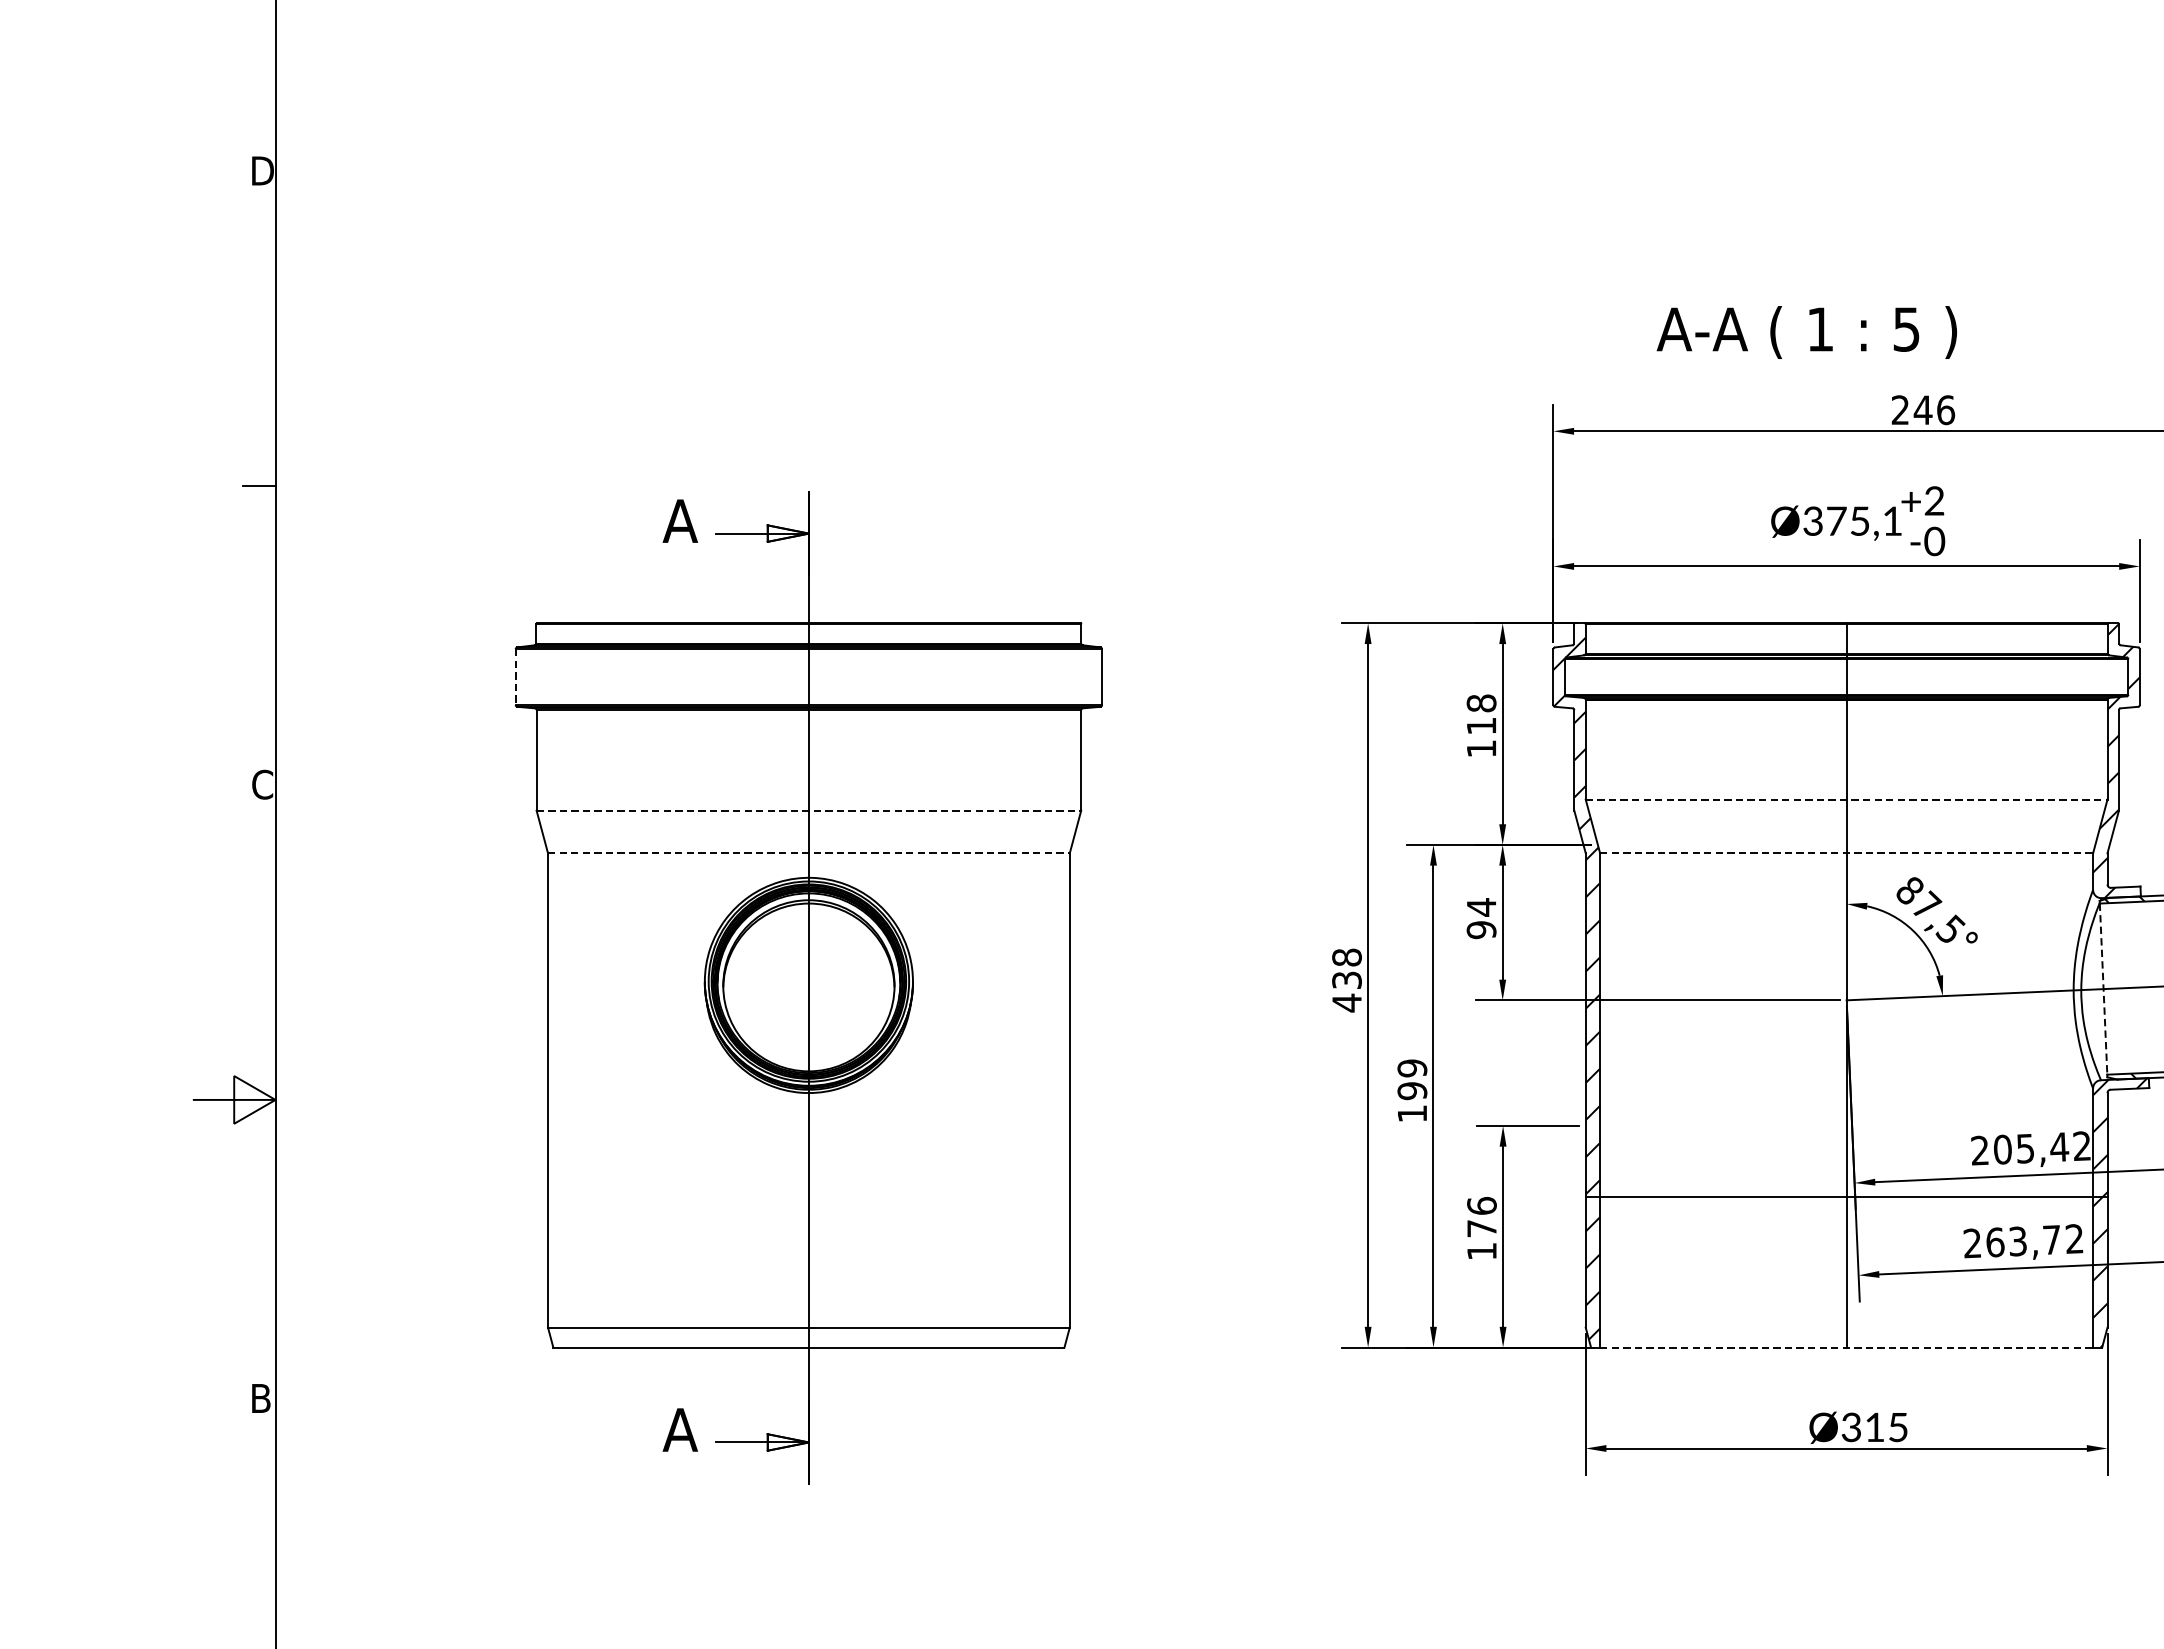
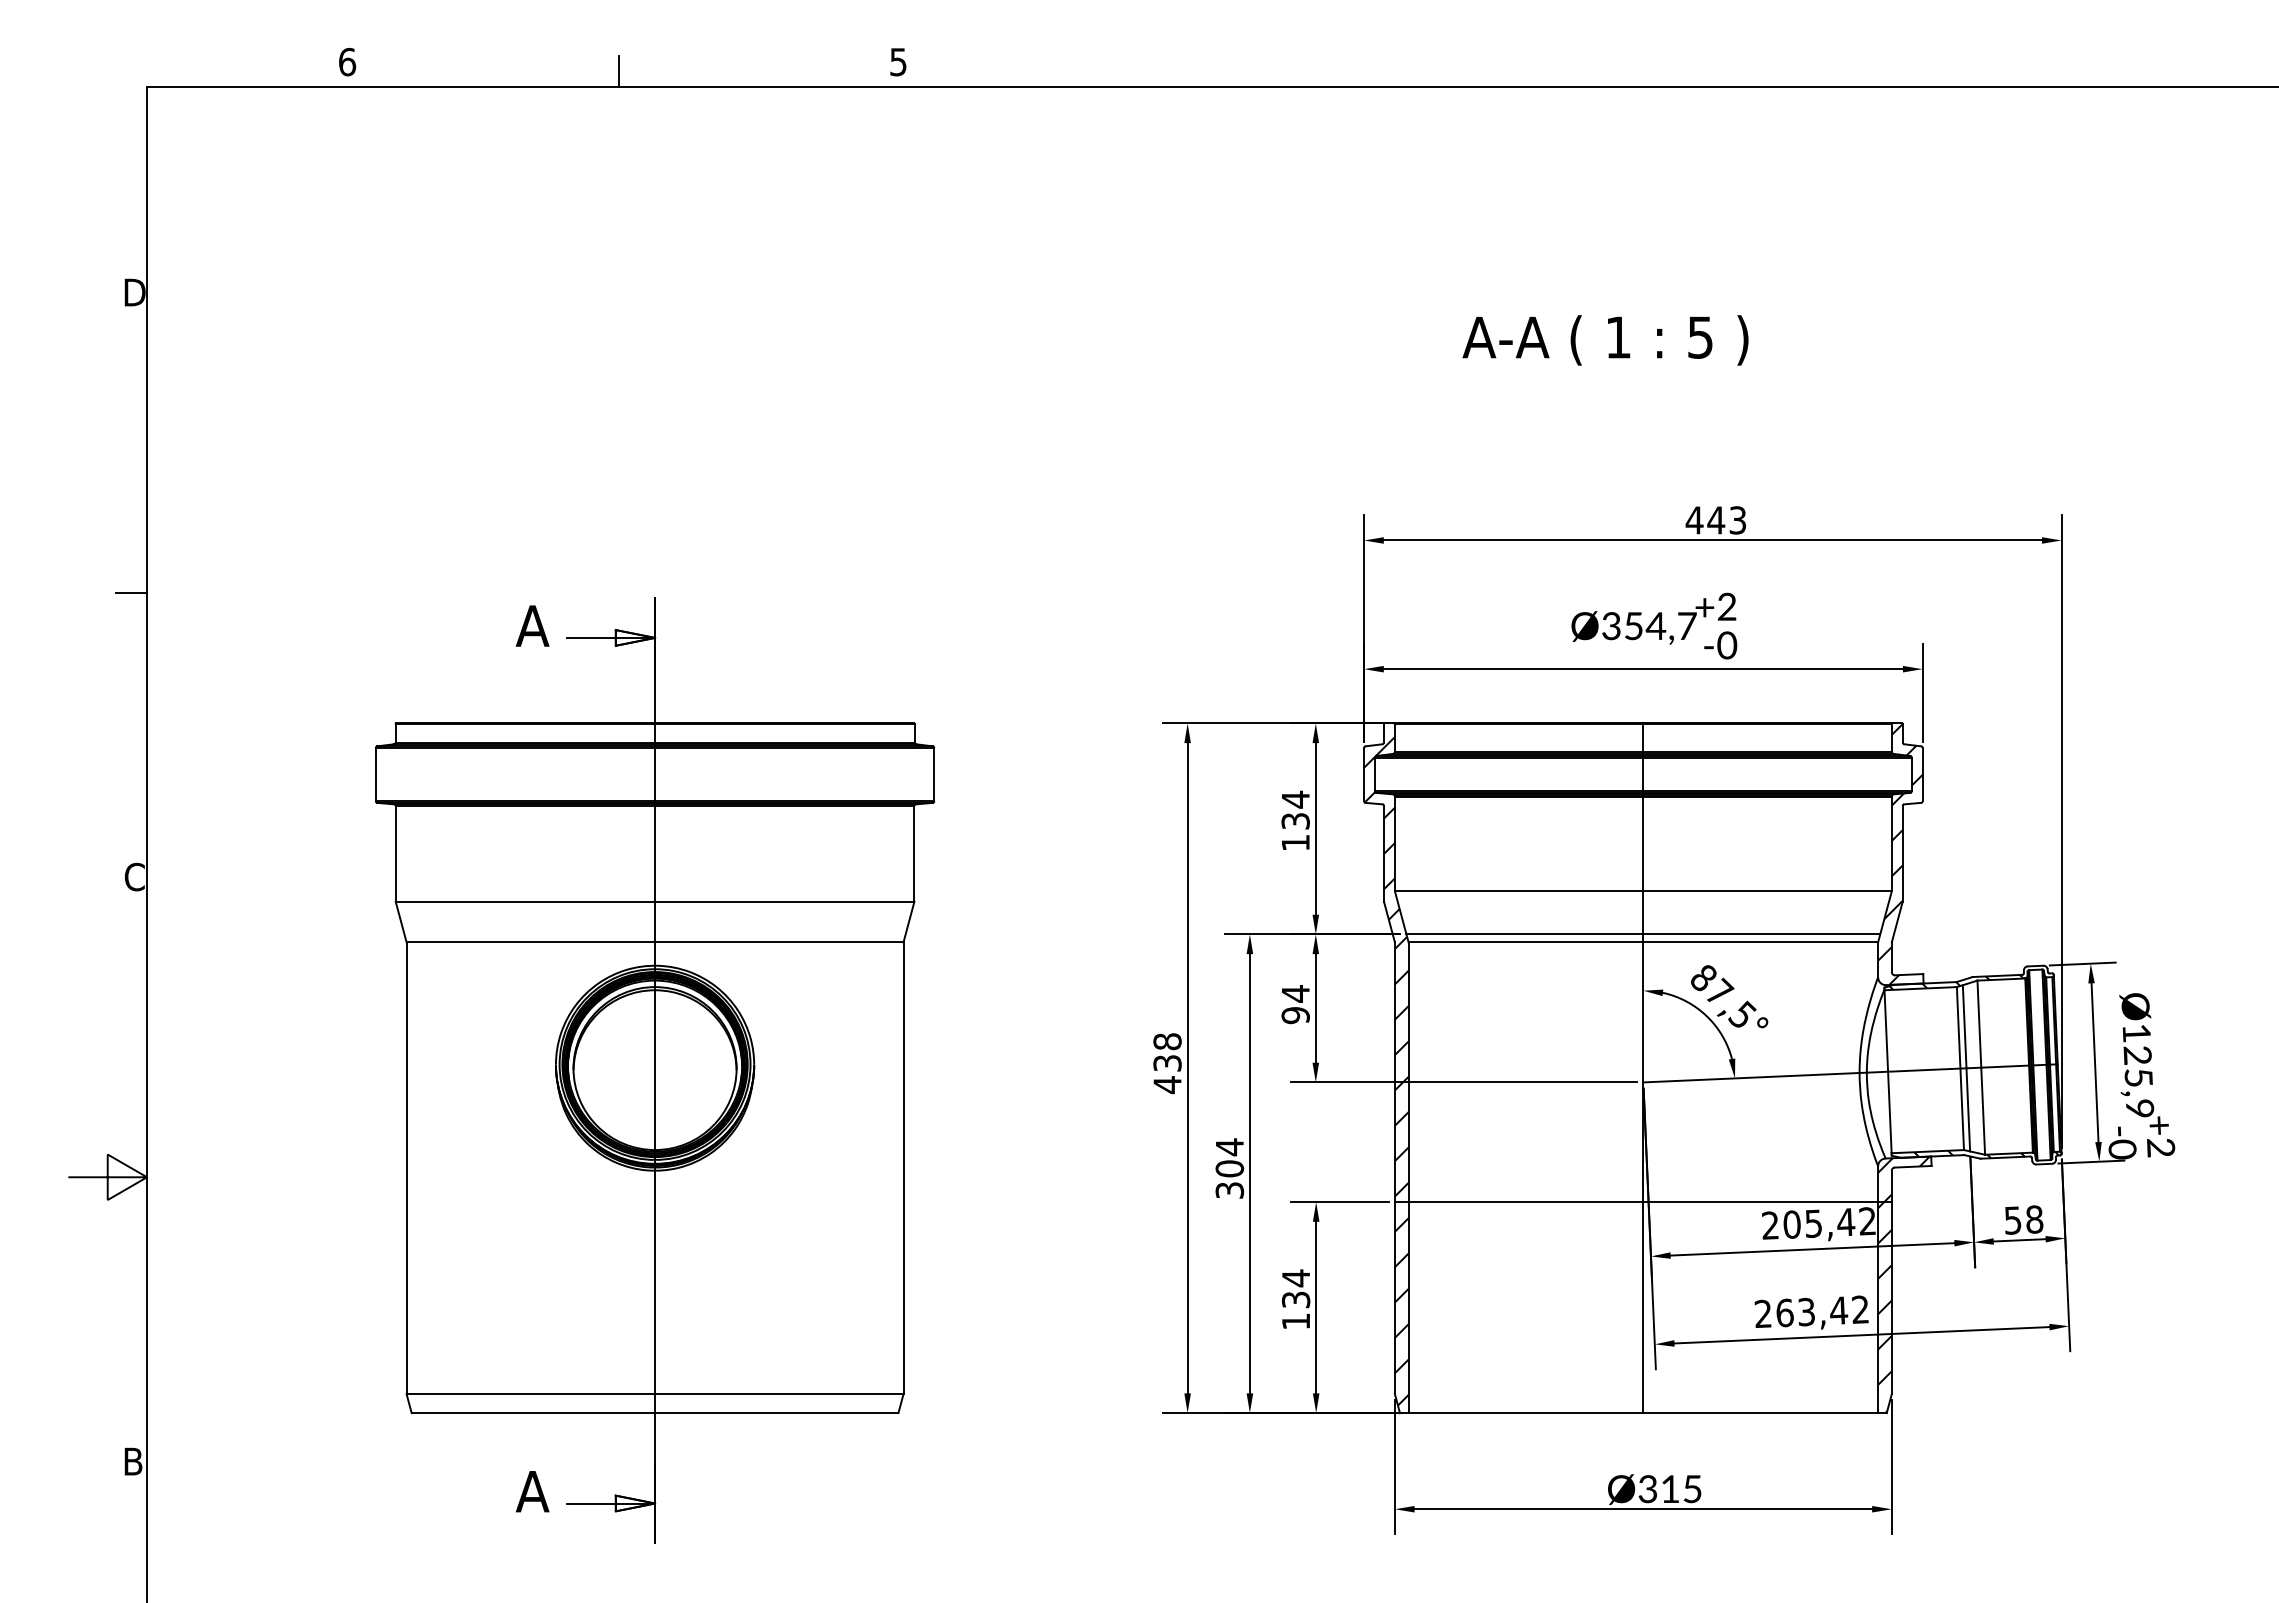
text: (1806, 332) -> (1605, 340), moved
text: (1922, 410) -> (1715, 520), 246 -> 443
text: (1864, 521) -> (1660, 626), Ø375,1 -> Ø354,7
line: (515, 677) -> (375, 774), dashed -> solid
text: (1481, 713) -> (1295, 809), 118 -> 134
line: (1846, 799) -> (1643, 891), dashed -> solid
line: (809, 810) -> (655, 901), dashed -> solid
line: (1846, 845) -> (1643, 934), added
line: (809, 853) -> (655, 942), dashed -> solid
line: (1846, 853) -> (1643, 942), dashed -> solid
line: (2104, 988) -> (1888, 1071), dashed -> solid
text: (1412, 1090) -> (1229, 1168), 199 -> 304
line: (1845, 1197) -> (1642, 1202), moved
text: (1481, 1216) -> (1295, 1288), 176 -> 134
text: (2052, 1239) -> (1839, 1310), 263,72 -> 263,42
line: (1846, 1347) -> (1643, 1413), dashed -> solid

